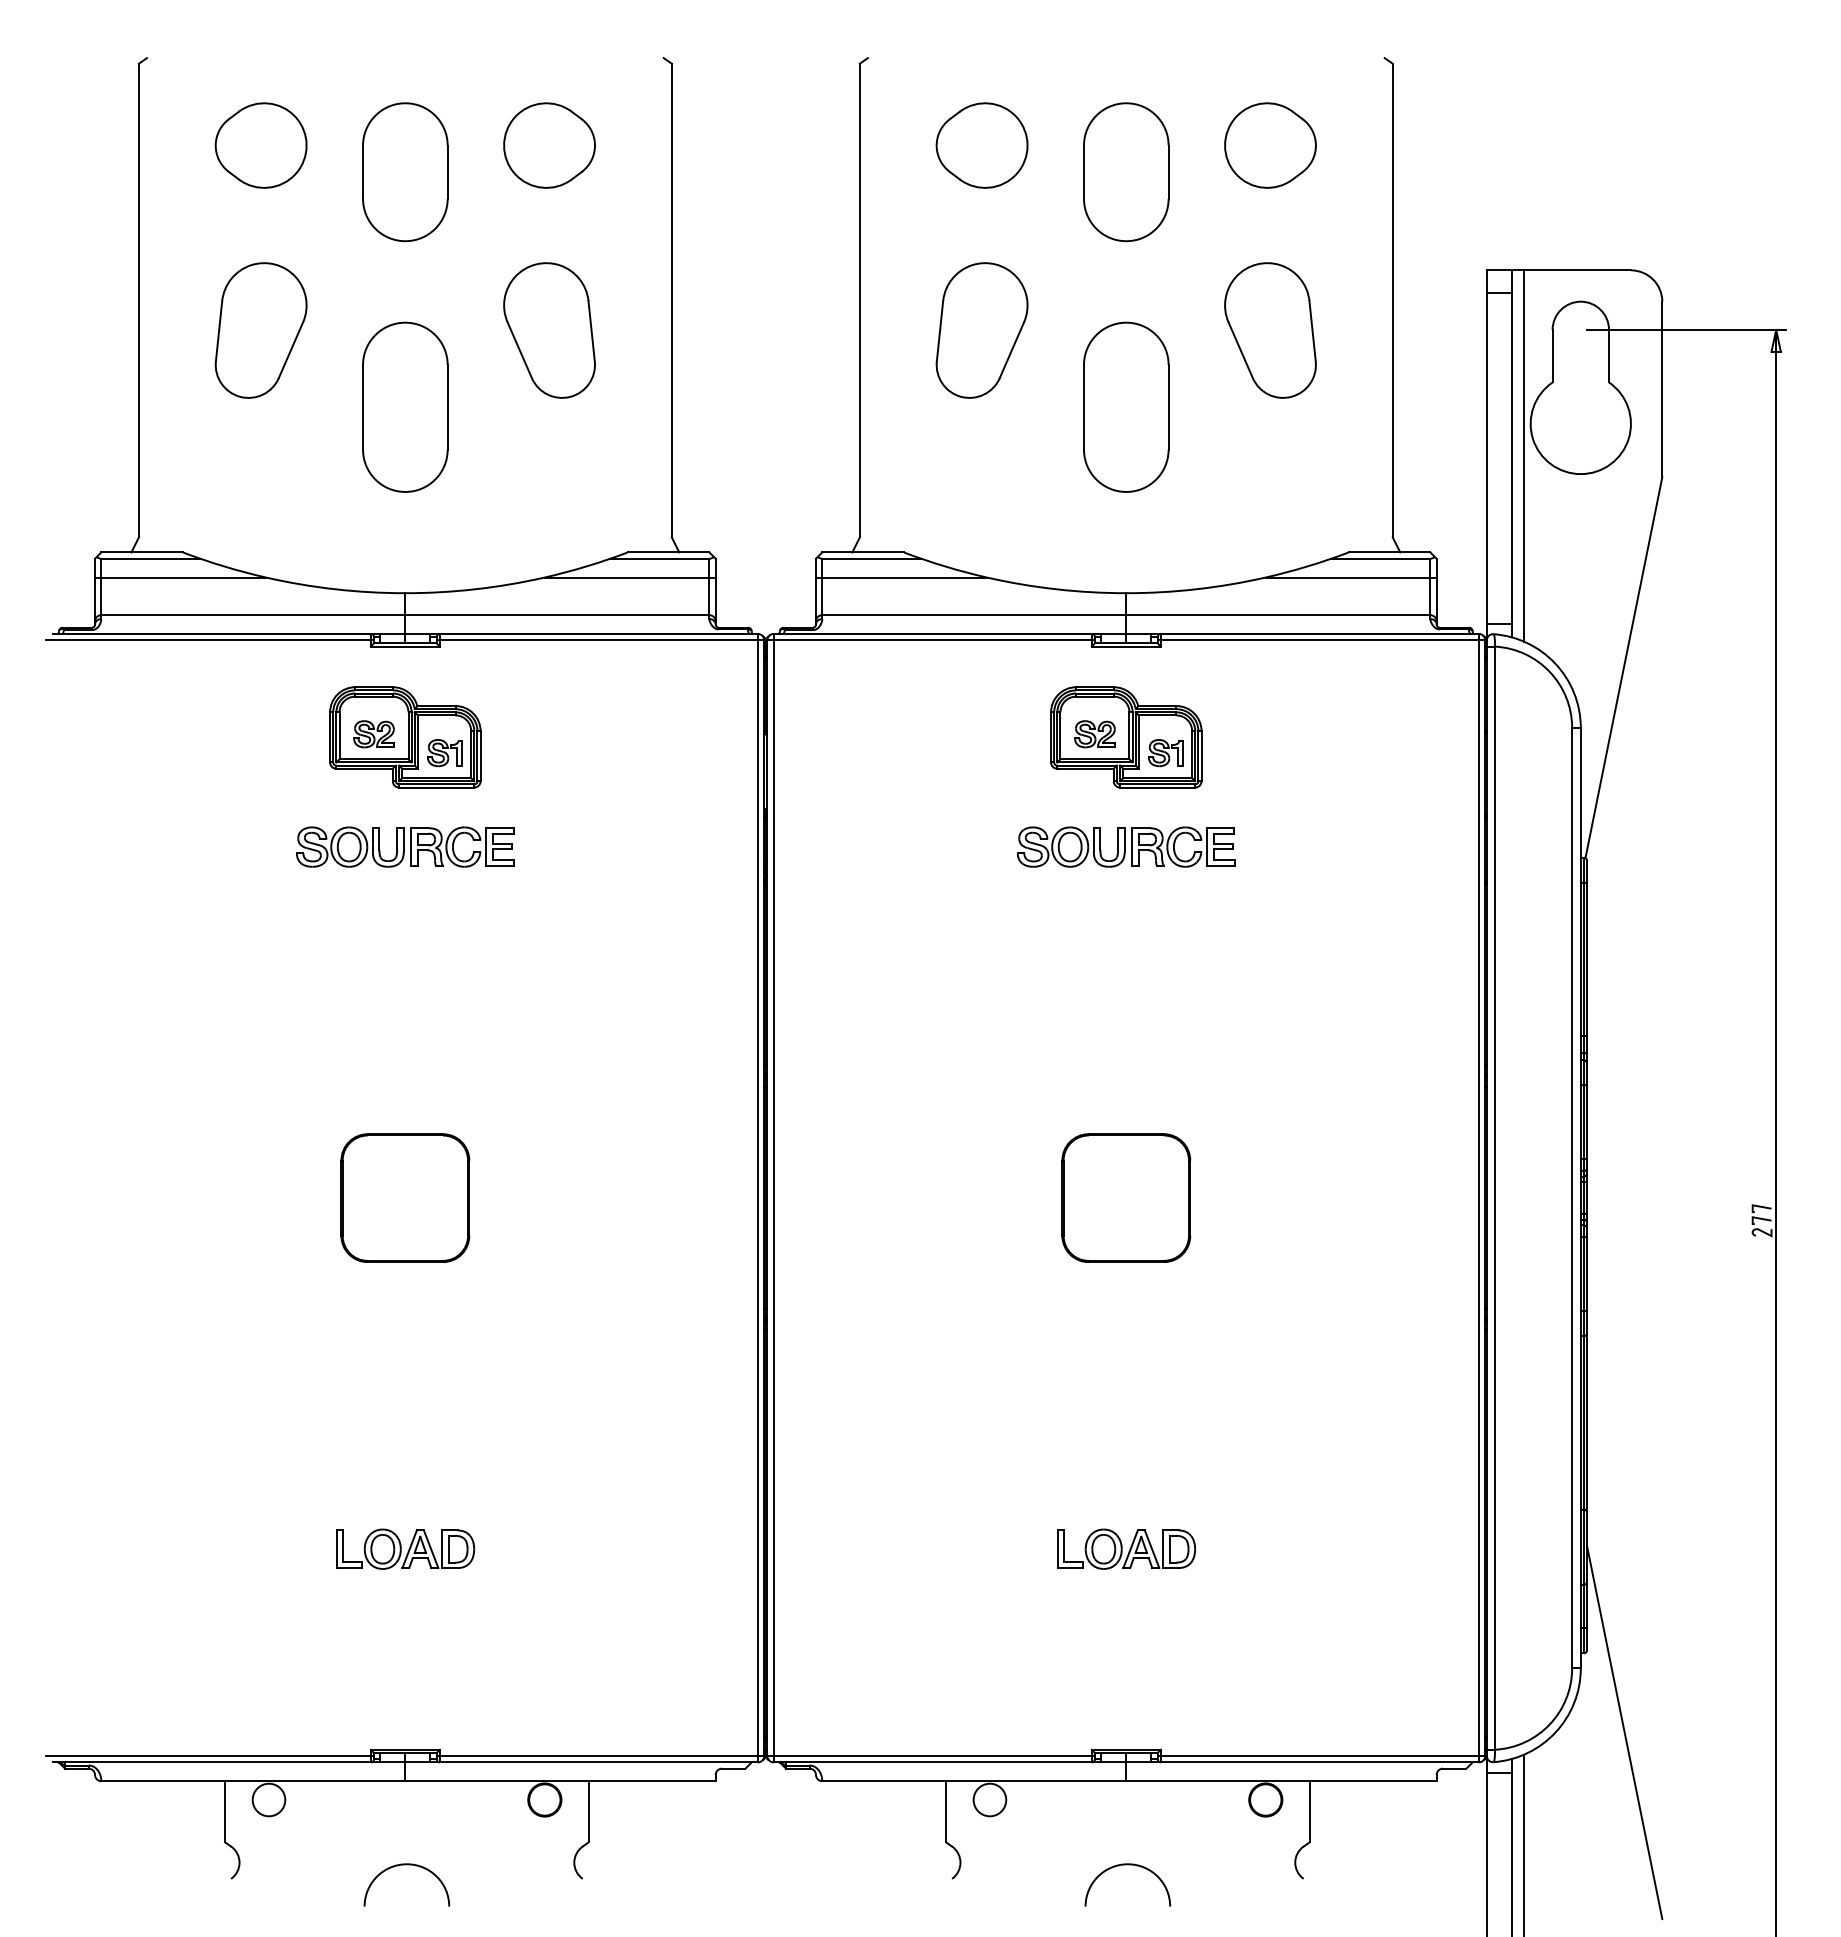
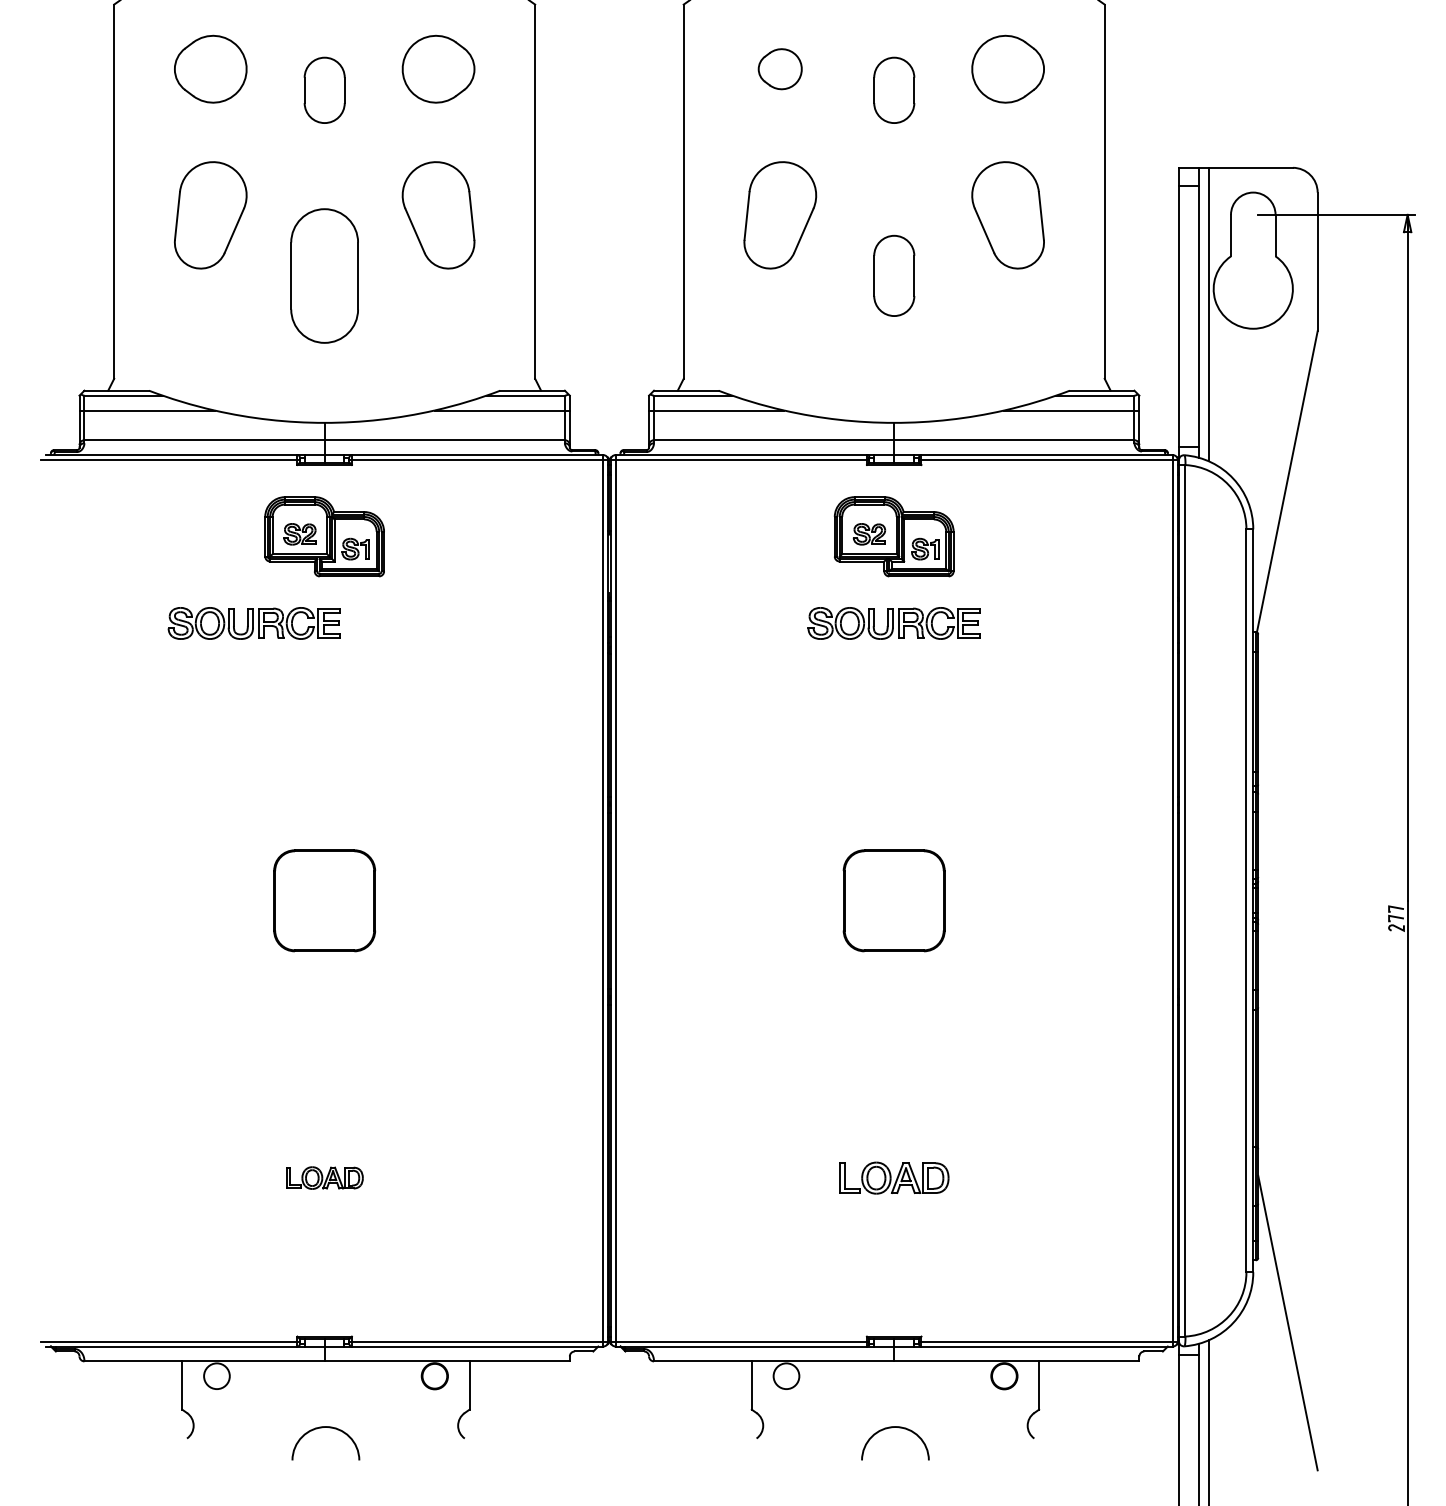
part: (981, 145) -> (779, 69), size x0.6
part: (405, 172) -> (324, 90), size x0.6
part: (1126, 172) -> (894, 90), size x0.6
part: (1126, 406) -> (894, 275), size x0.6
part: (405, 846) -> (254, 622), moved
part: (405, 1548) -> (324, 1177), size x0.7

